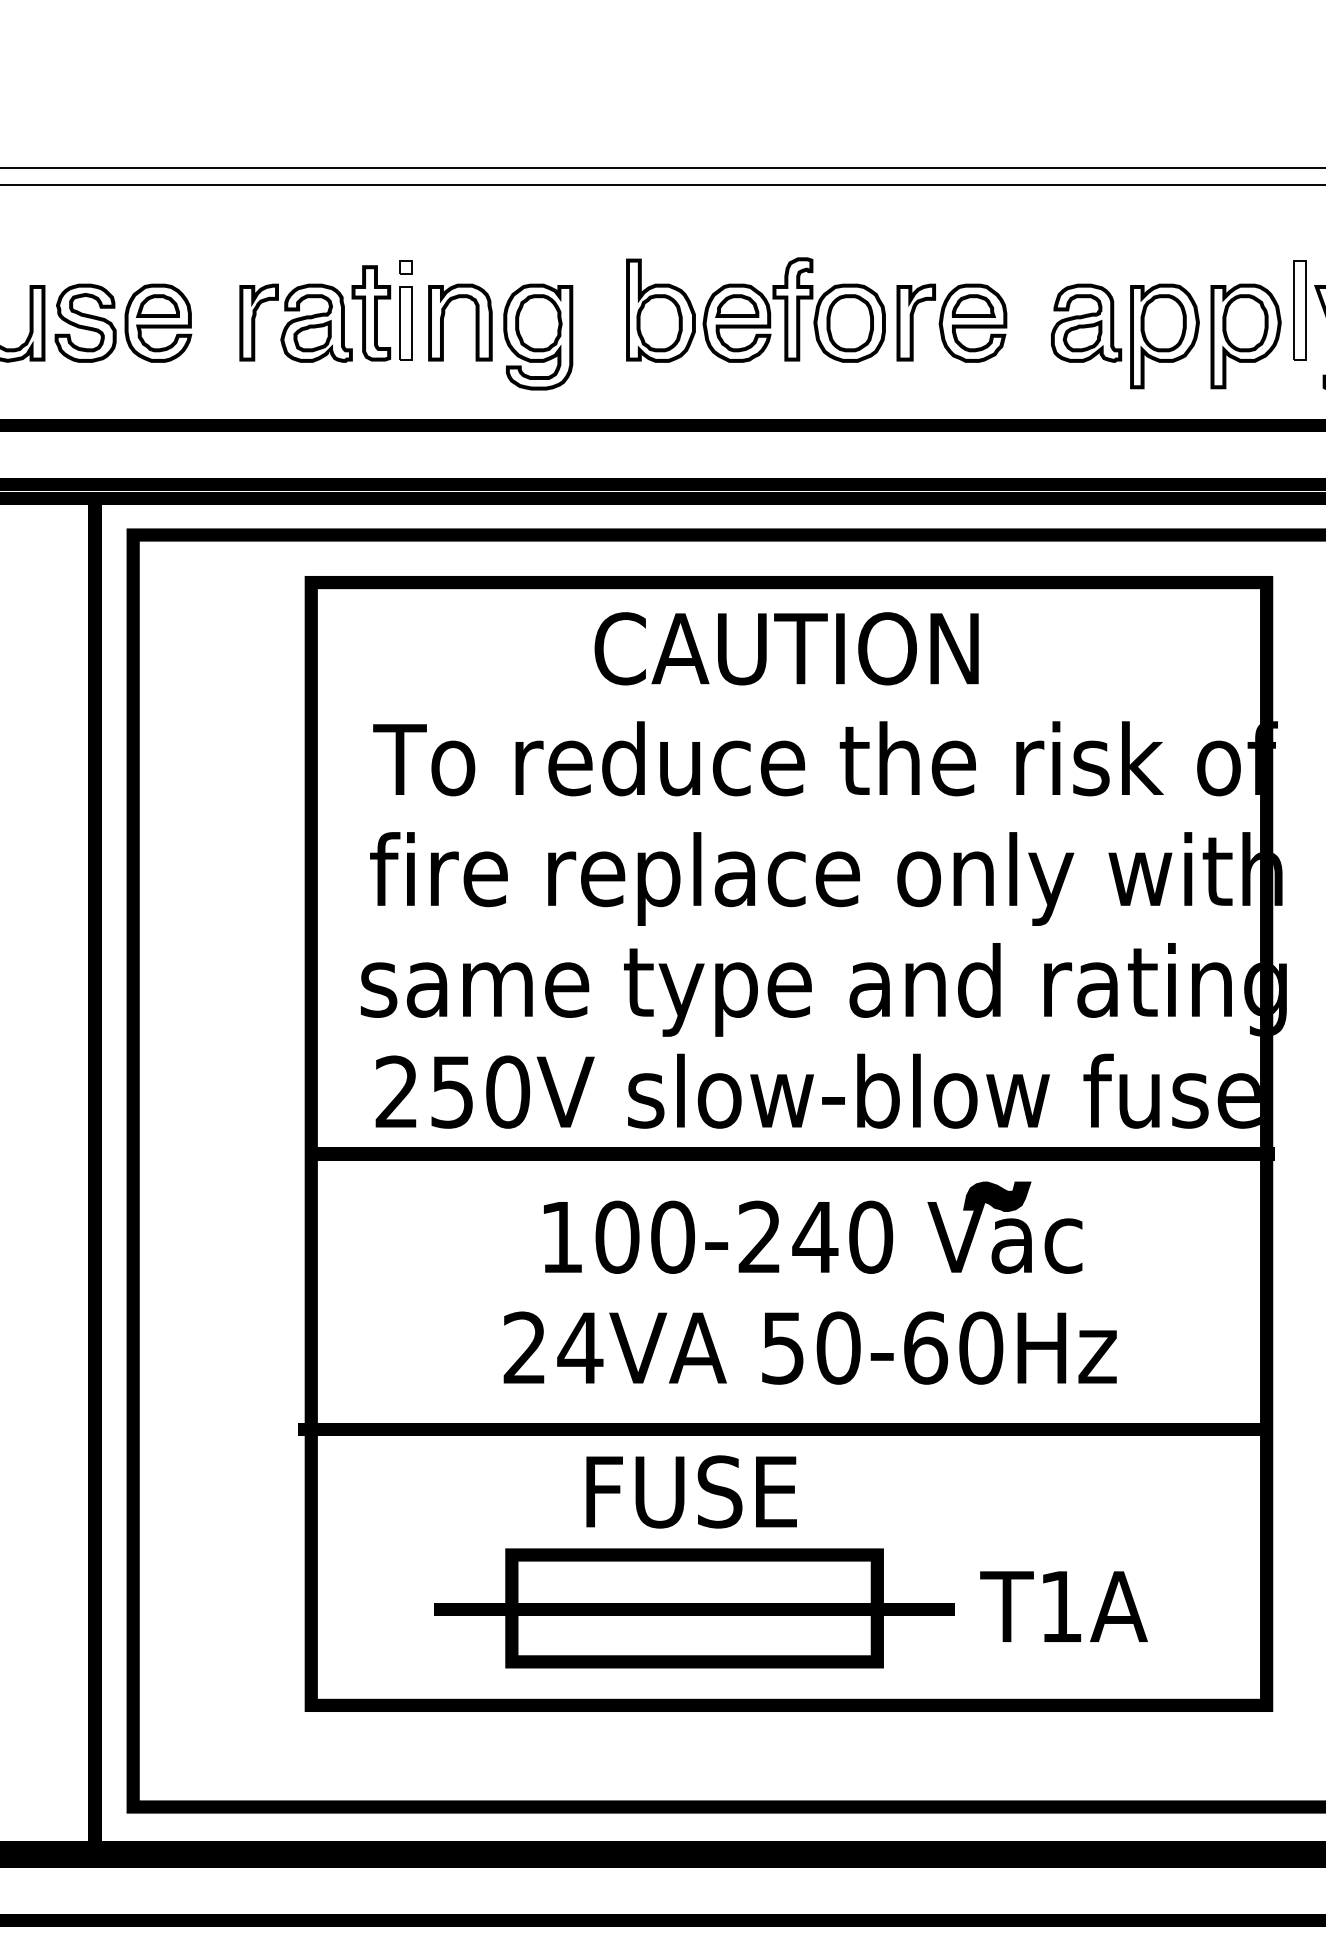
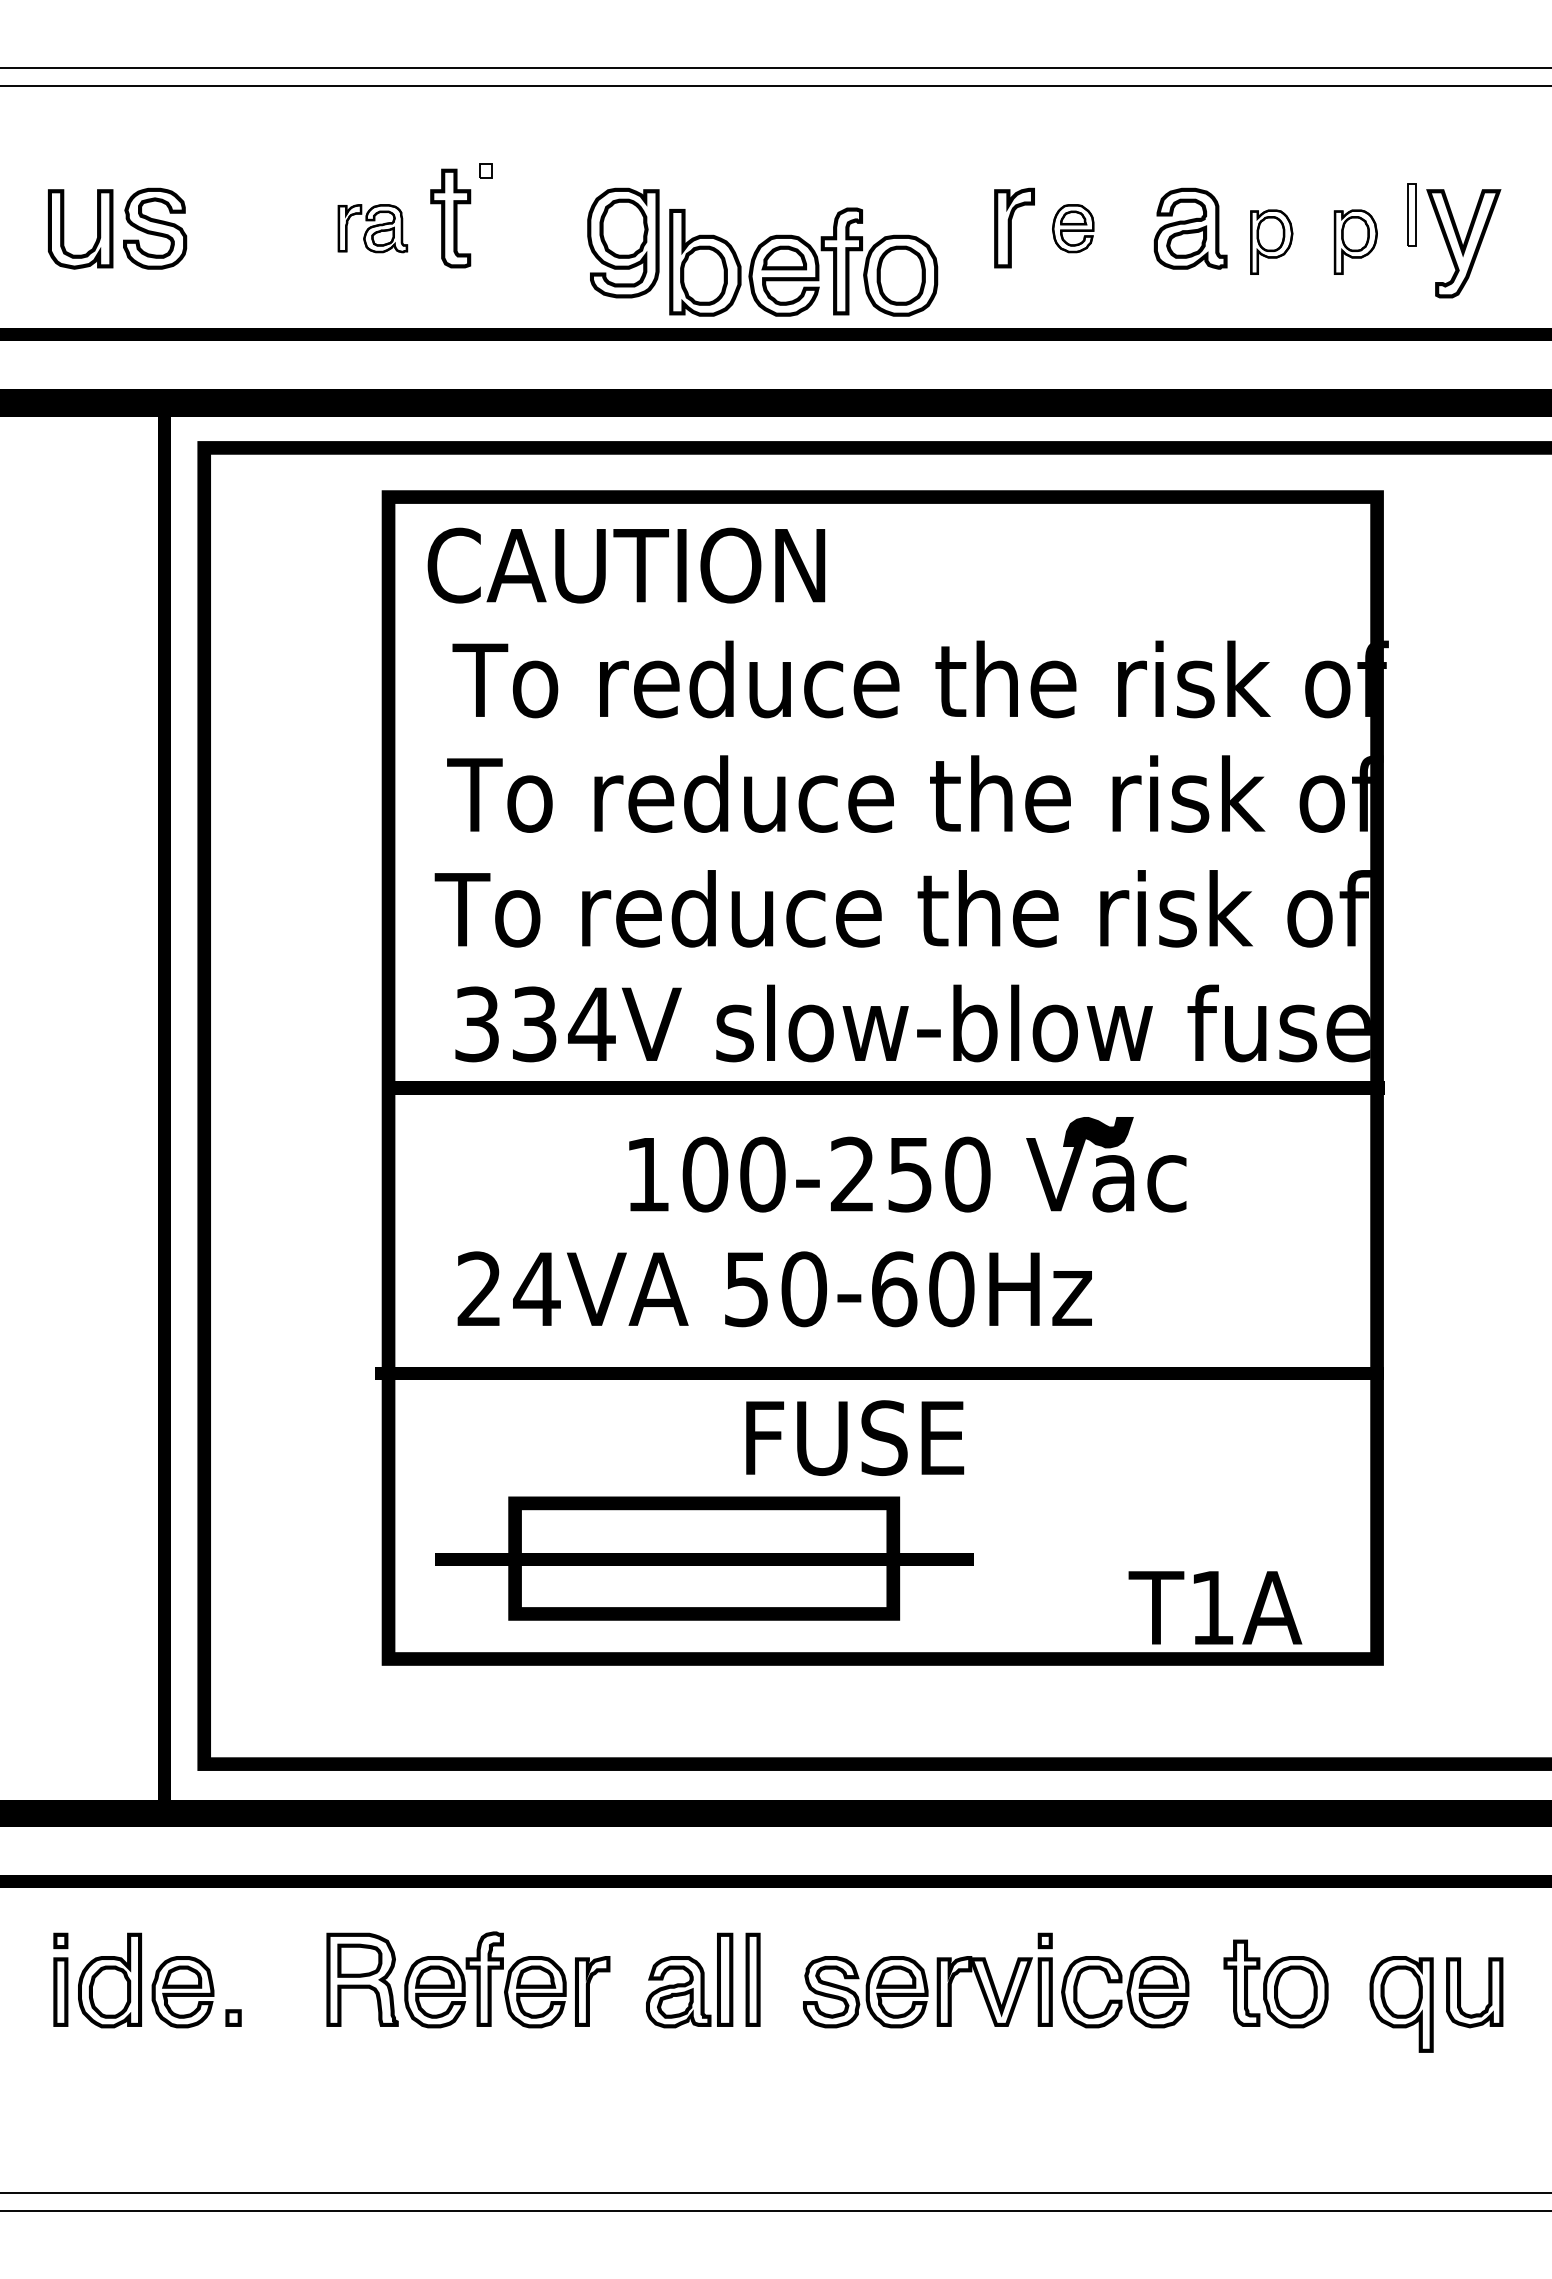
part: (755, 309) -> (803, 261), moved
part: (1299, 309) -> (1411, 214), size x0.6
part: (158, 322) -> (230, 228), removed
part: (295, 322) -> (372, 228), size x0.6
part: (404, 322) -> (485, 228), removed
part: (475, 322) -> (558, 227), removed
part: (972, 322) -> (1072, 228), size x0.6
part: (1164, 335) -> (1271, 241), size x0.6
part: (1245, 335) -> (1355, 241), size x0.6
text: (786, 648) -> (626, 565), moved
text: (825, 878) -> (920, 803), fire replace only with -> To reduce the risk of
text: (820, 989) -> (915, 918), same type and rating -> To reduce the risk of
text: (453, 1092) -> (535, 1024), 250V -> 334V
text: (815, 1238) -> (910, 1175), 100-240 -> 100-250
text: (809, 1348) -> (774, 1289), moved
text: (692, 1491) -> (855, 1437), moved
text: (1064, 1606) -> (1215, 1607), moved
part: (694, 1608) -> (704, 1558), moved

